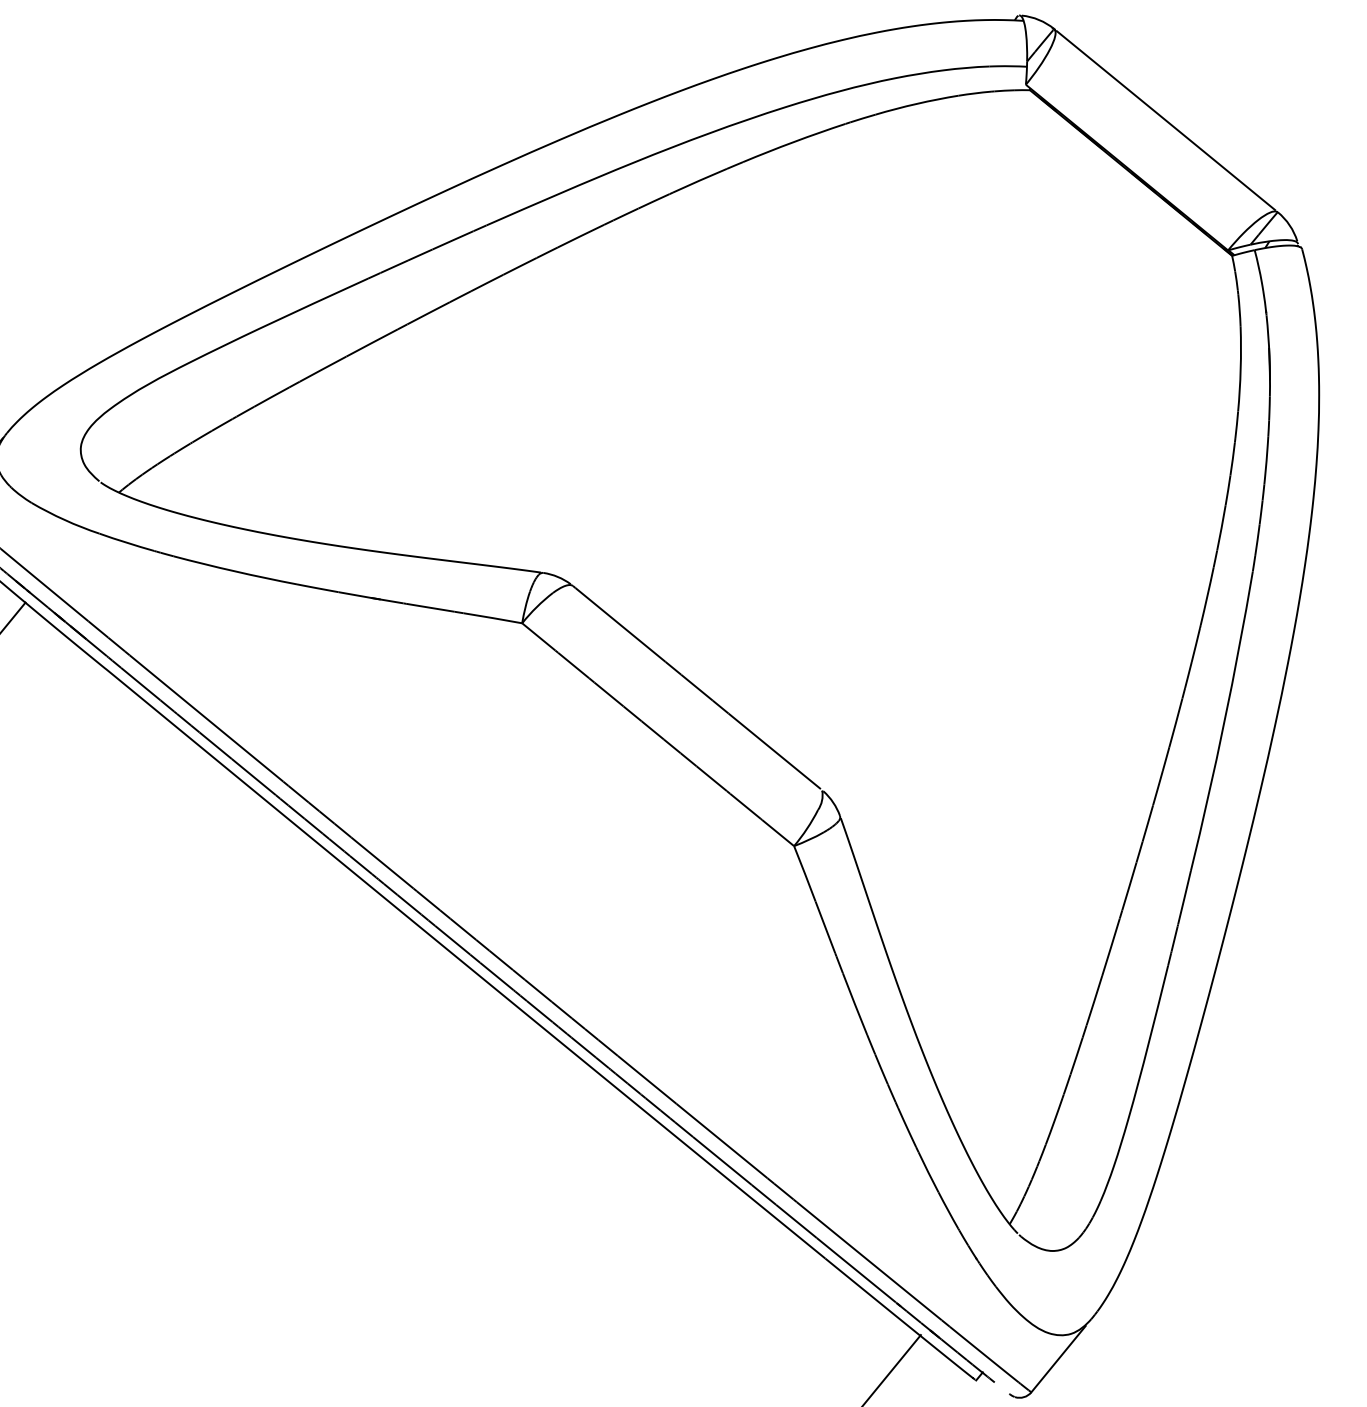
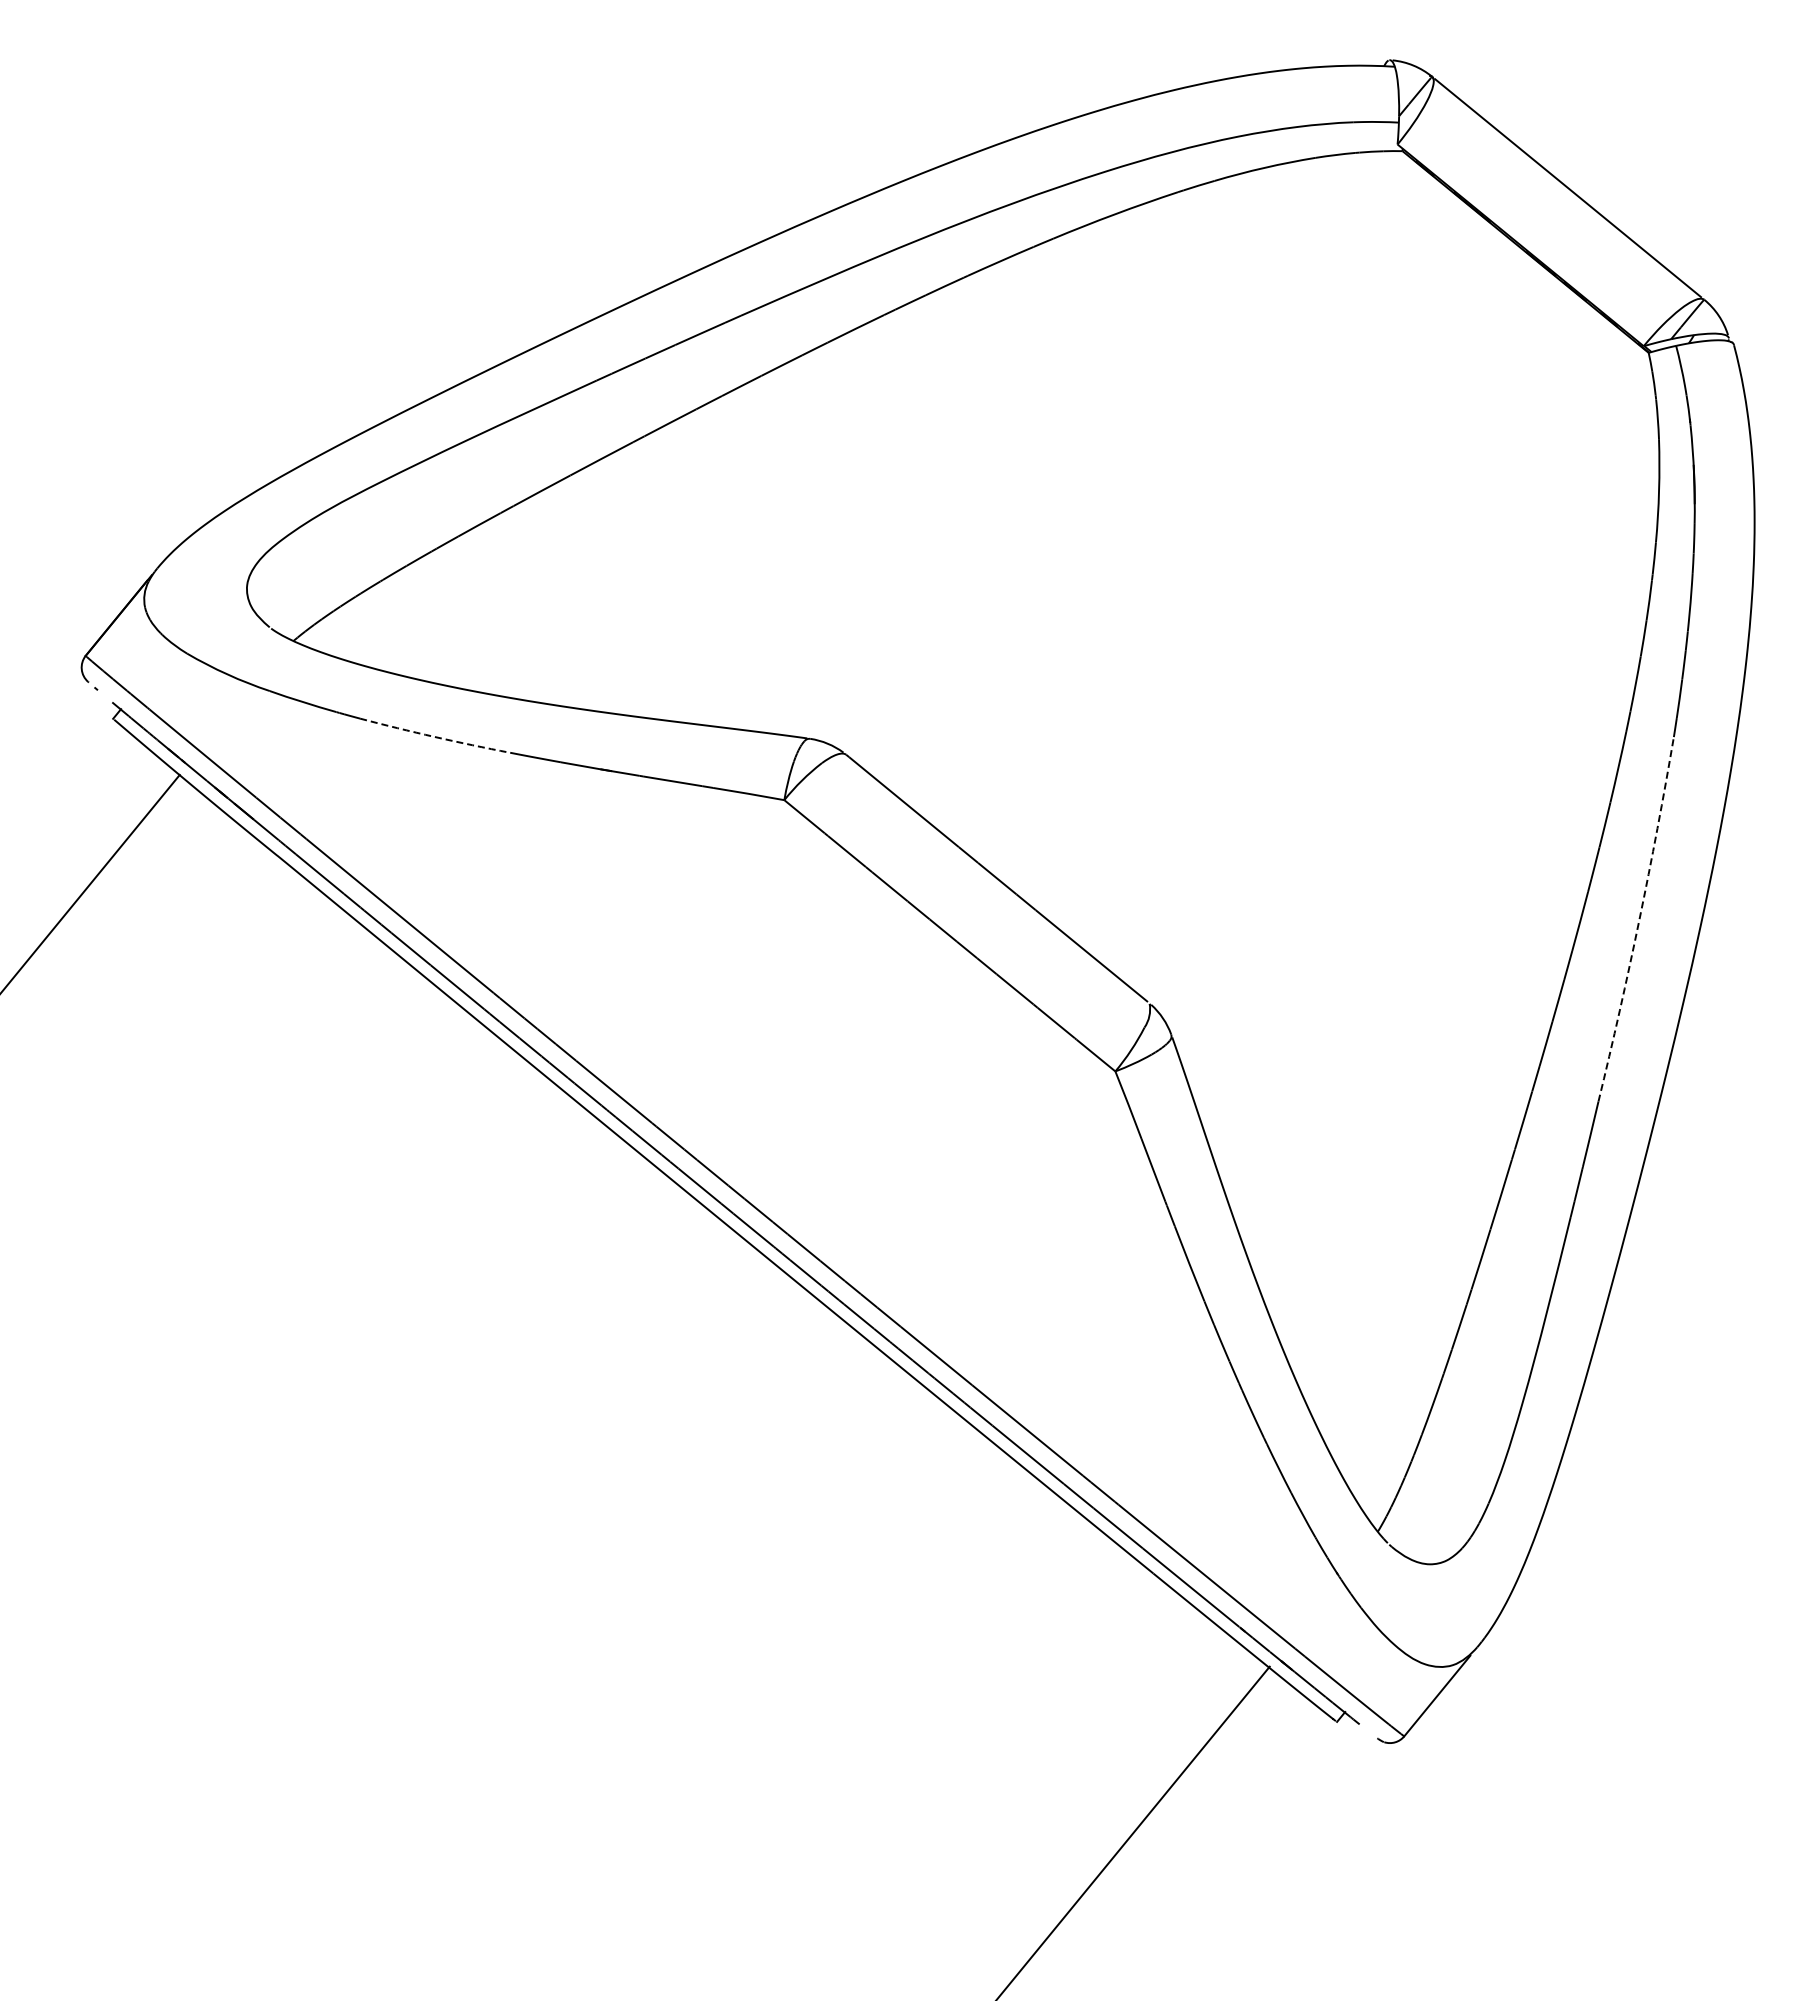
arc: (234, 571) -> (434, 736), solid -> dashed
arc: (1224, 722) -> (1639, 920), solid -> dashed

